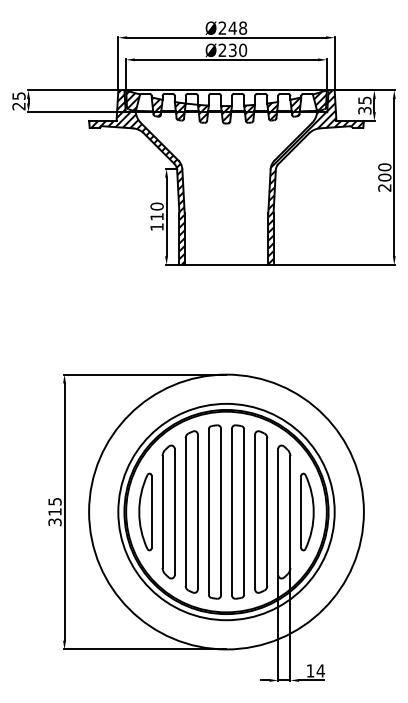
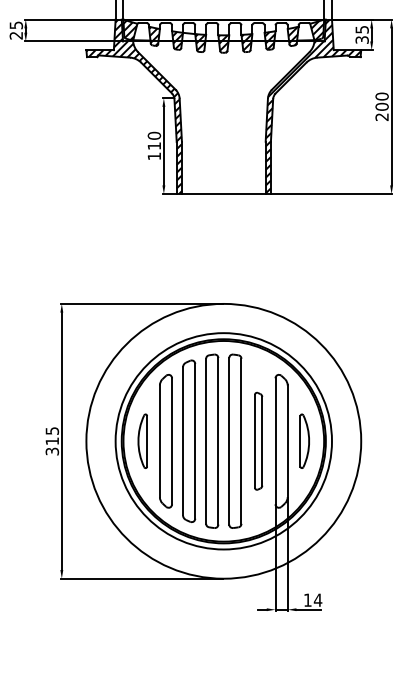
part: (145, 511) -> (142, 440), size x0.7
part: (261, 511) -> (258, 440), size x0.6
part: (307, 511) -> (304, 440), size x0.7

